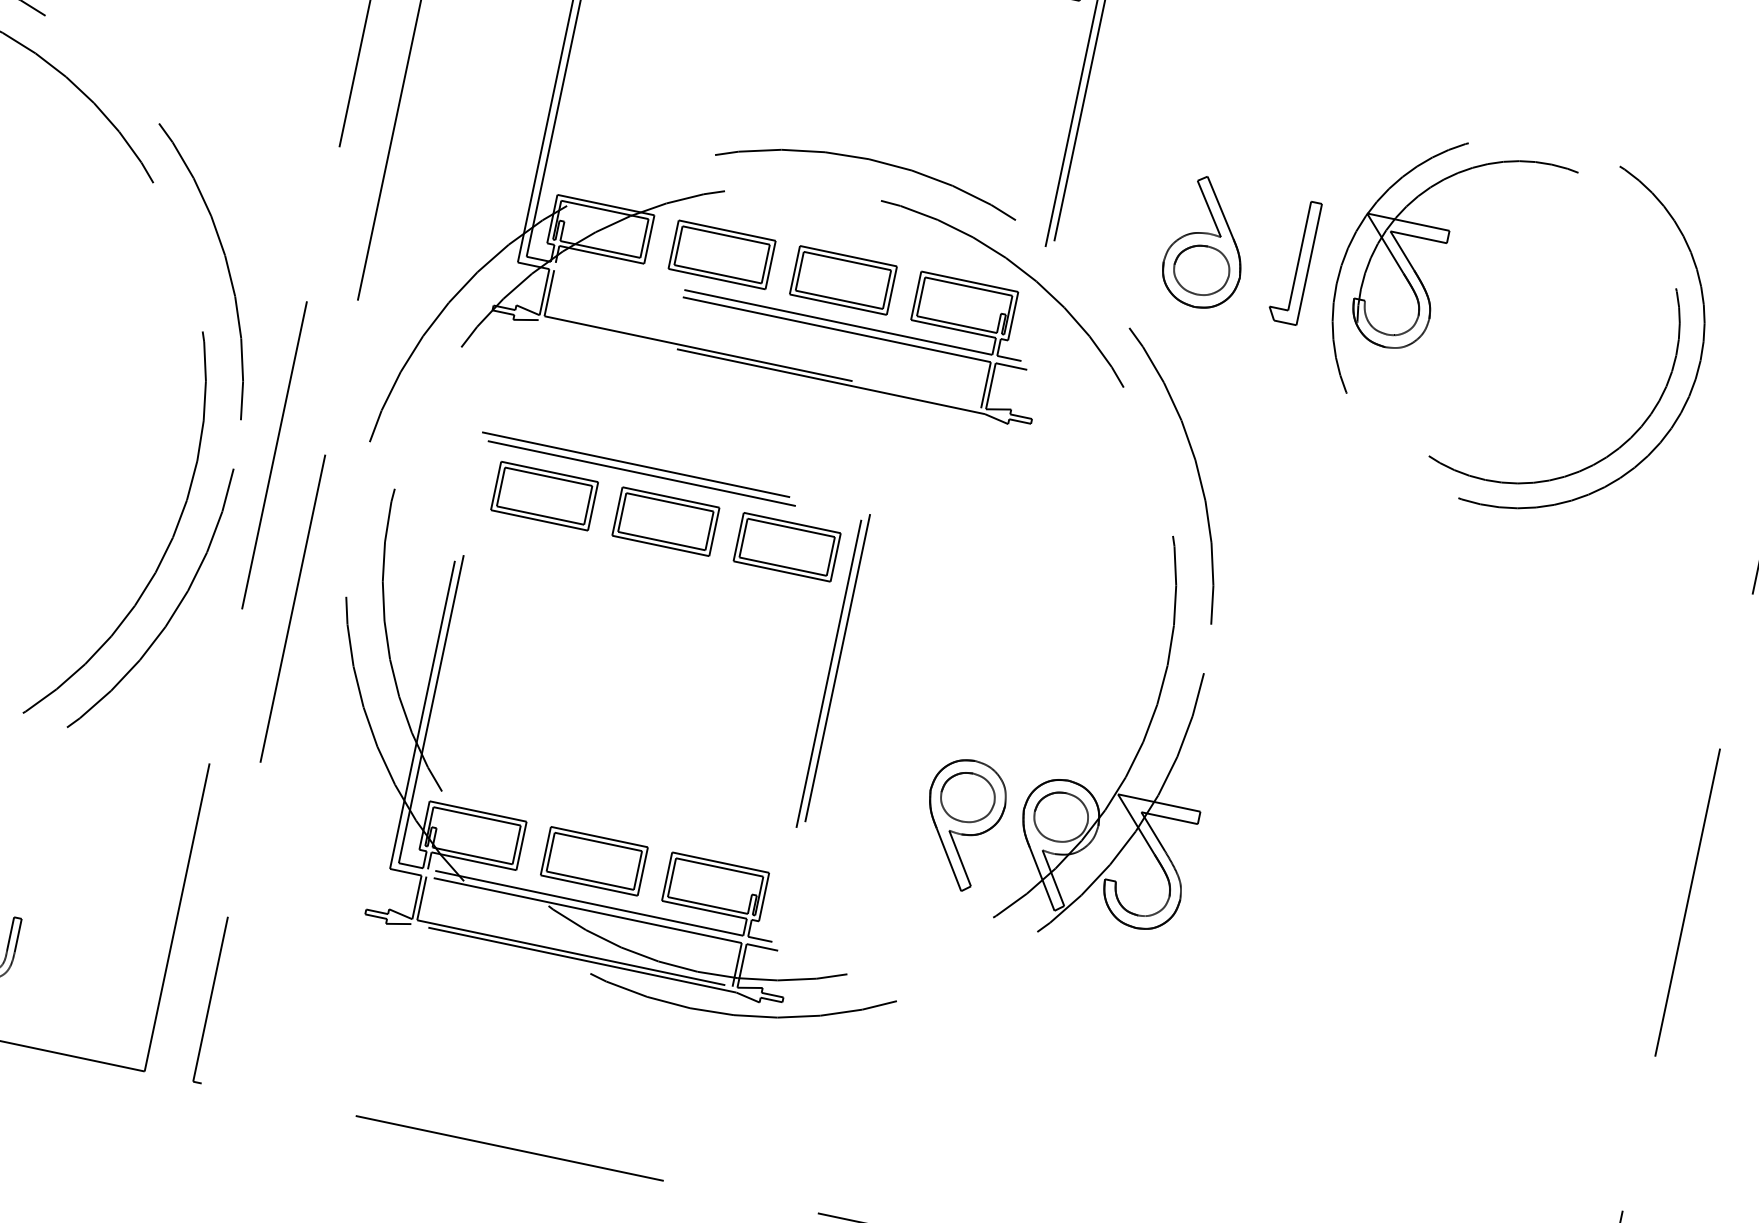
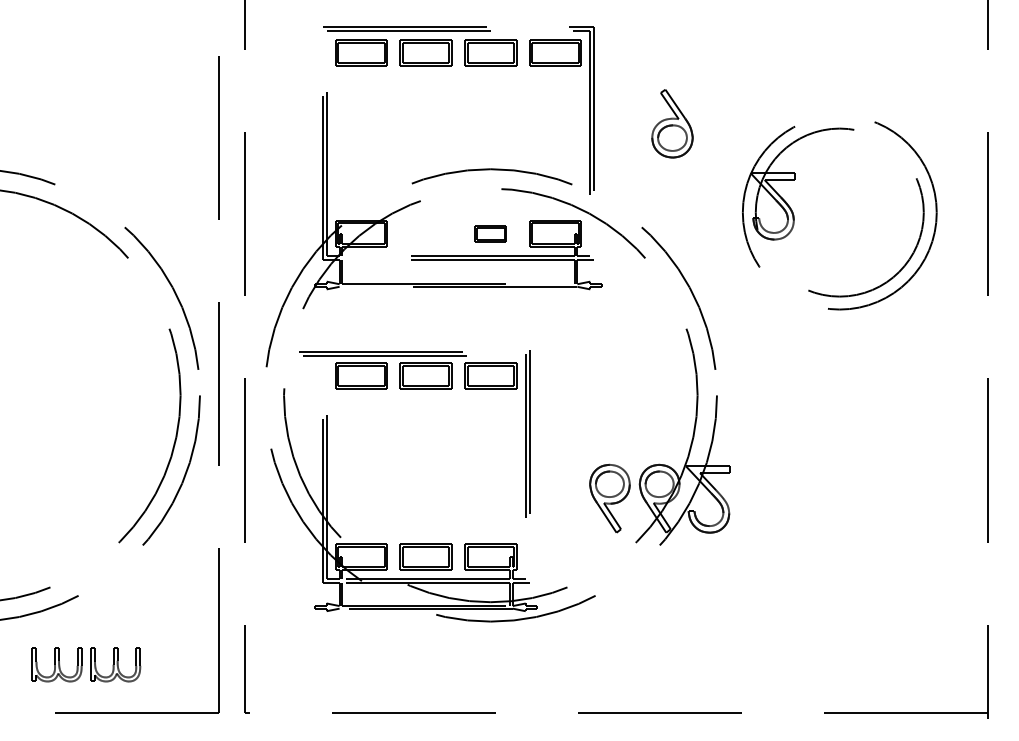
part: (1207, 242) -> (672, 123), moved
part: (720, 253) -> (425, 233), removed
part: (1293, 261) -> (718, 175), removed
part: (842, 279) -> (490, 233), size x0.6
part: (1432, 309) -> (794, 215), moved
part: (638, 467) -> (382, 353), moved

